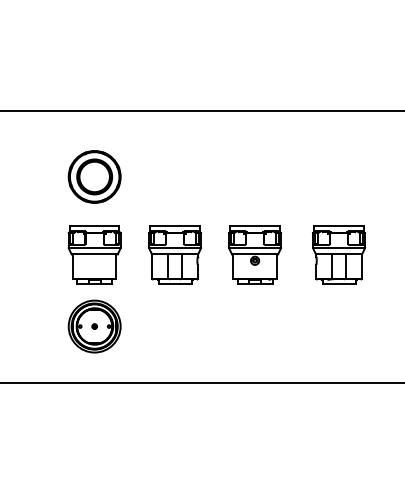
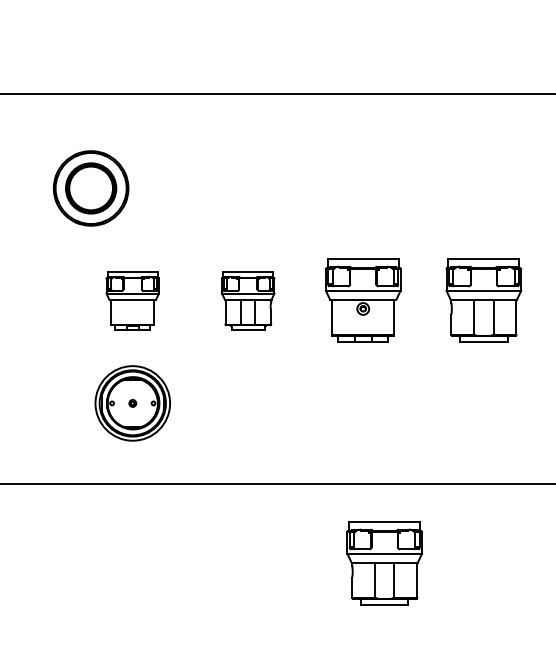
part: (94, 176) -> (90, 187), moved
part: (94, 254) -> (132, 299), size x0.7
part: (174, 254) -> (247, 299), size x0.7
part: (269, 437) -> (383, 562), added

